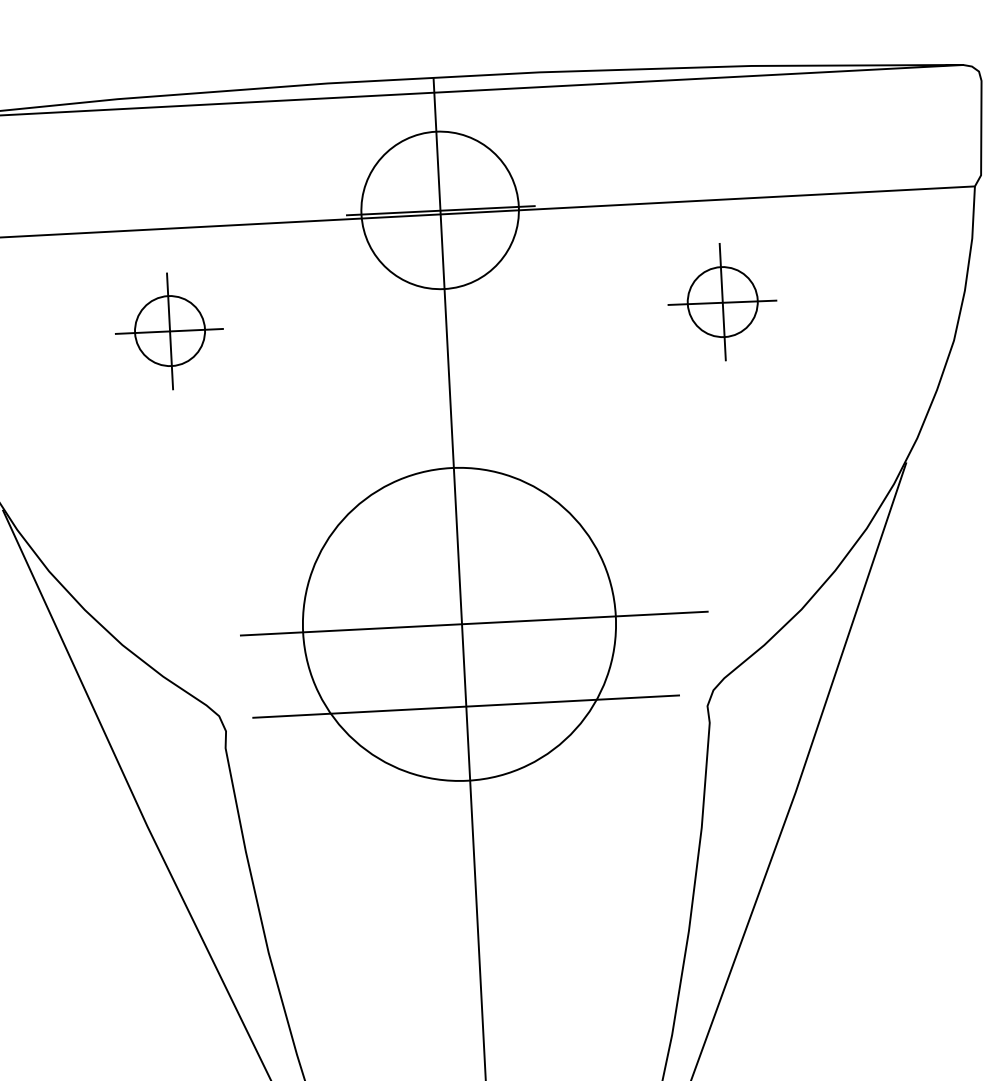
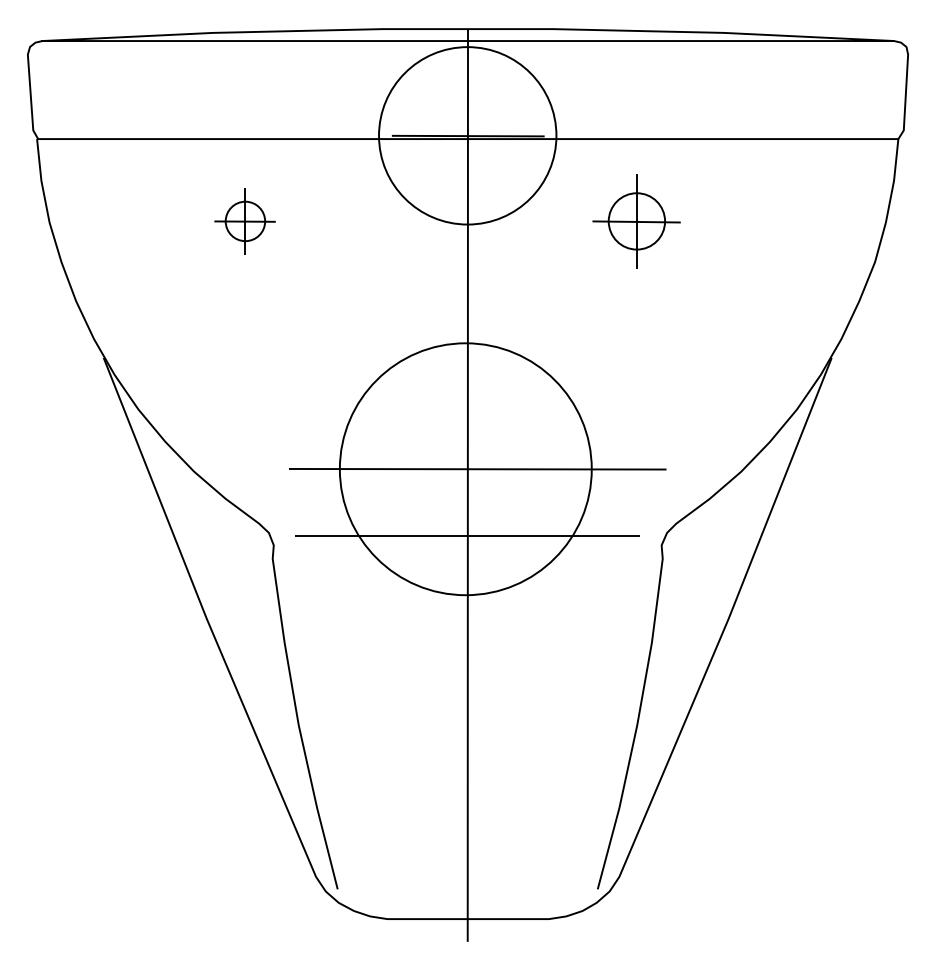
circle: (439, 209) -> (467, 135), size x1.4
part: (722, 302) -> (636, 221), moved
part: (168, 331) -> (244, 221), size x0.7

